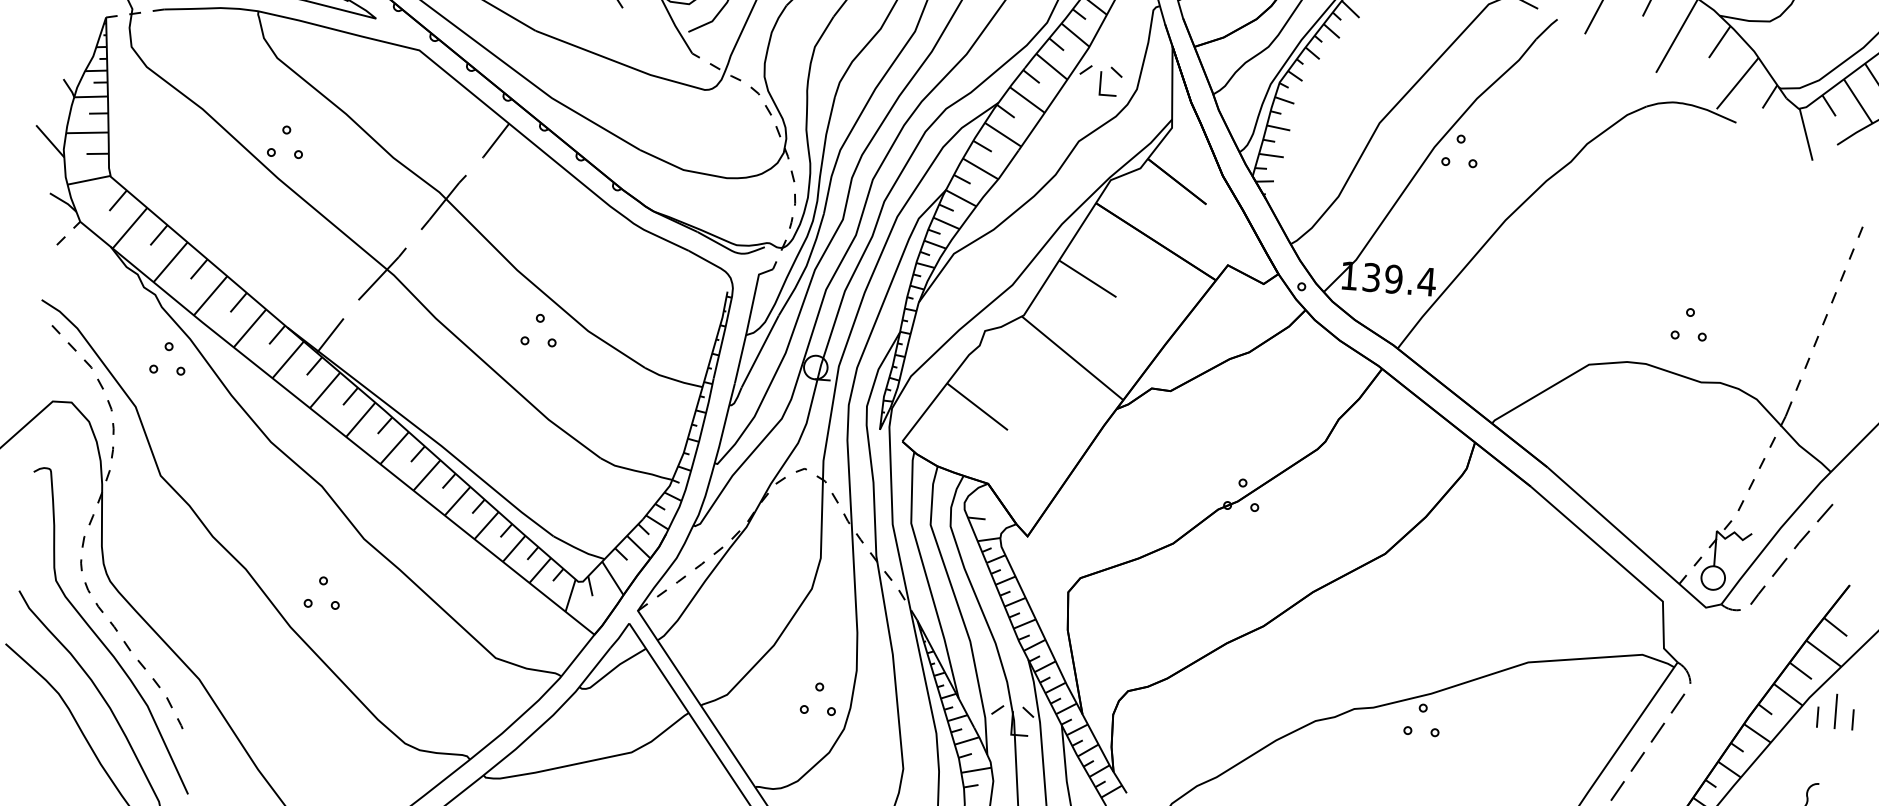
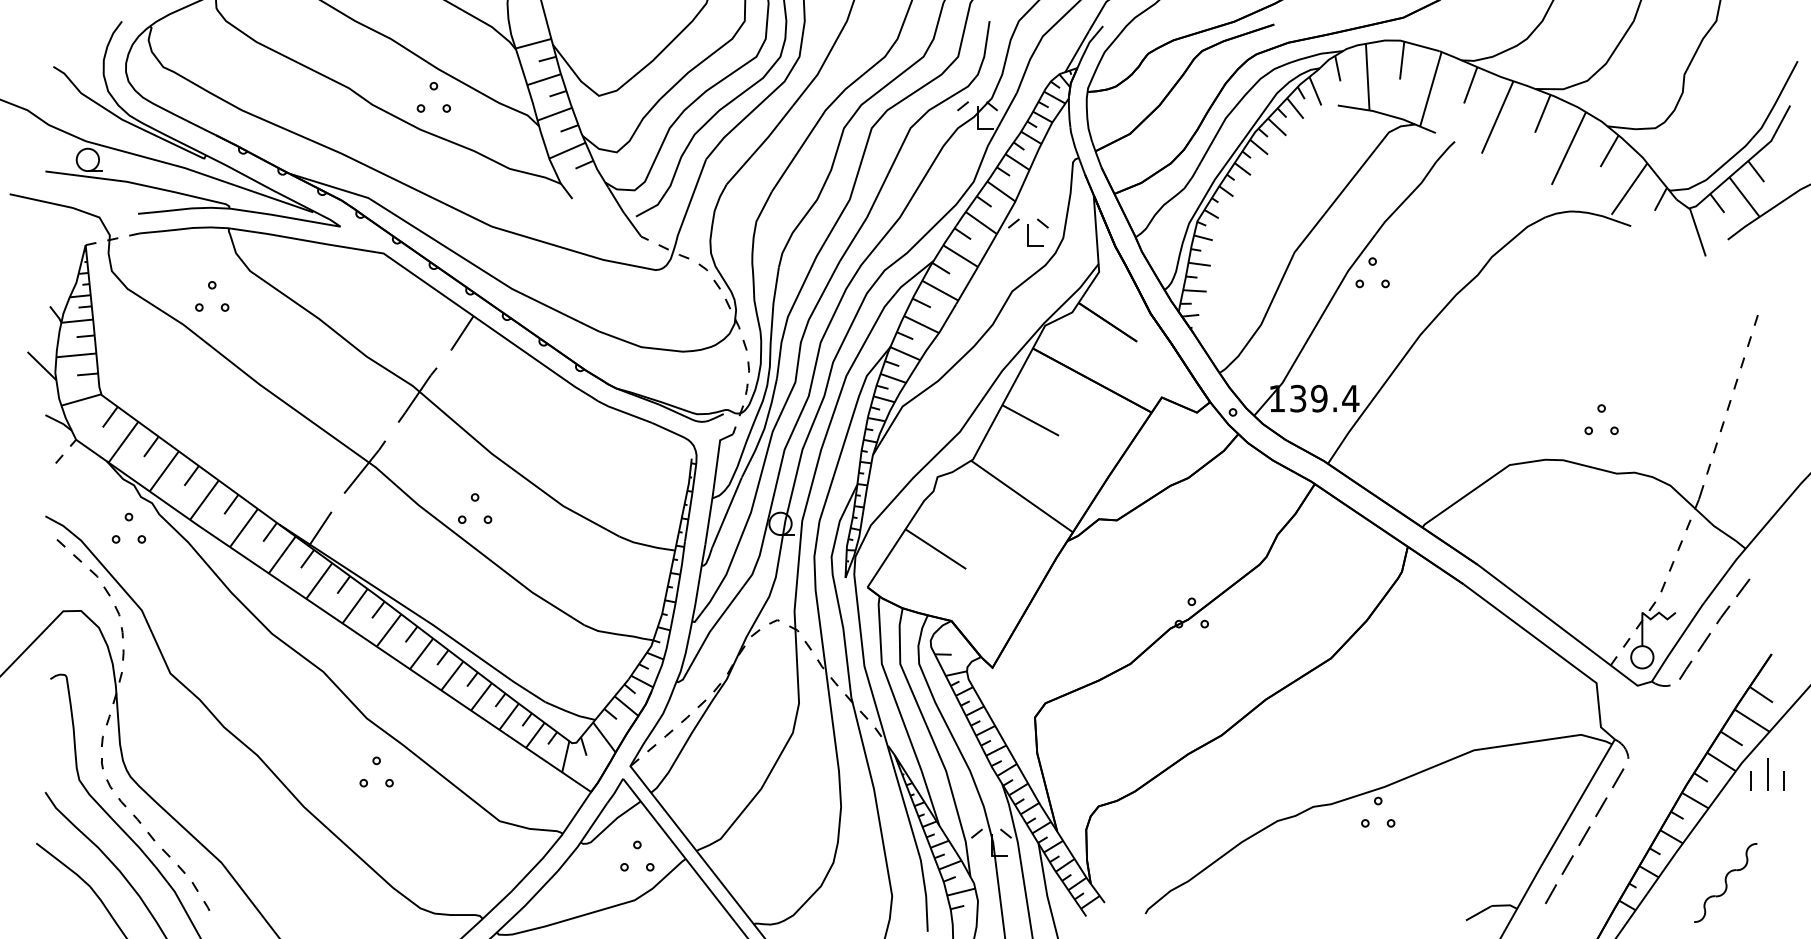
part: (286, 134) -> (212, 289), moved
part: (540, 322) -> (475, 501), moved
part: (167, 357) -> (128, 527), moved
part: (322, 592) -> (376, 771), moved
part: (818, 698) -> (637, 855), moved

